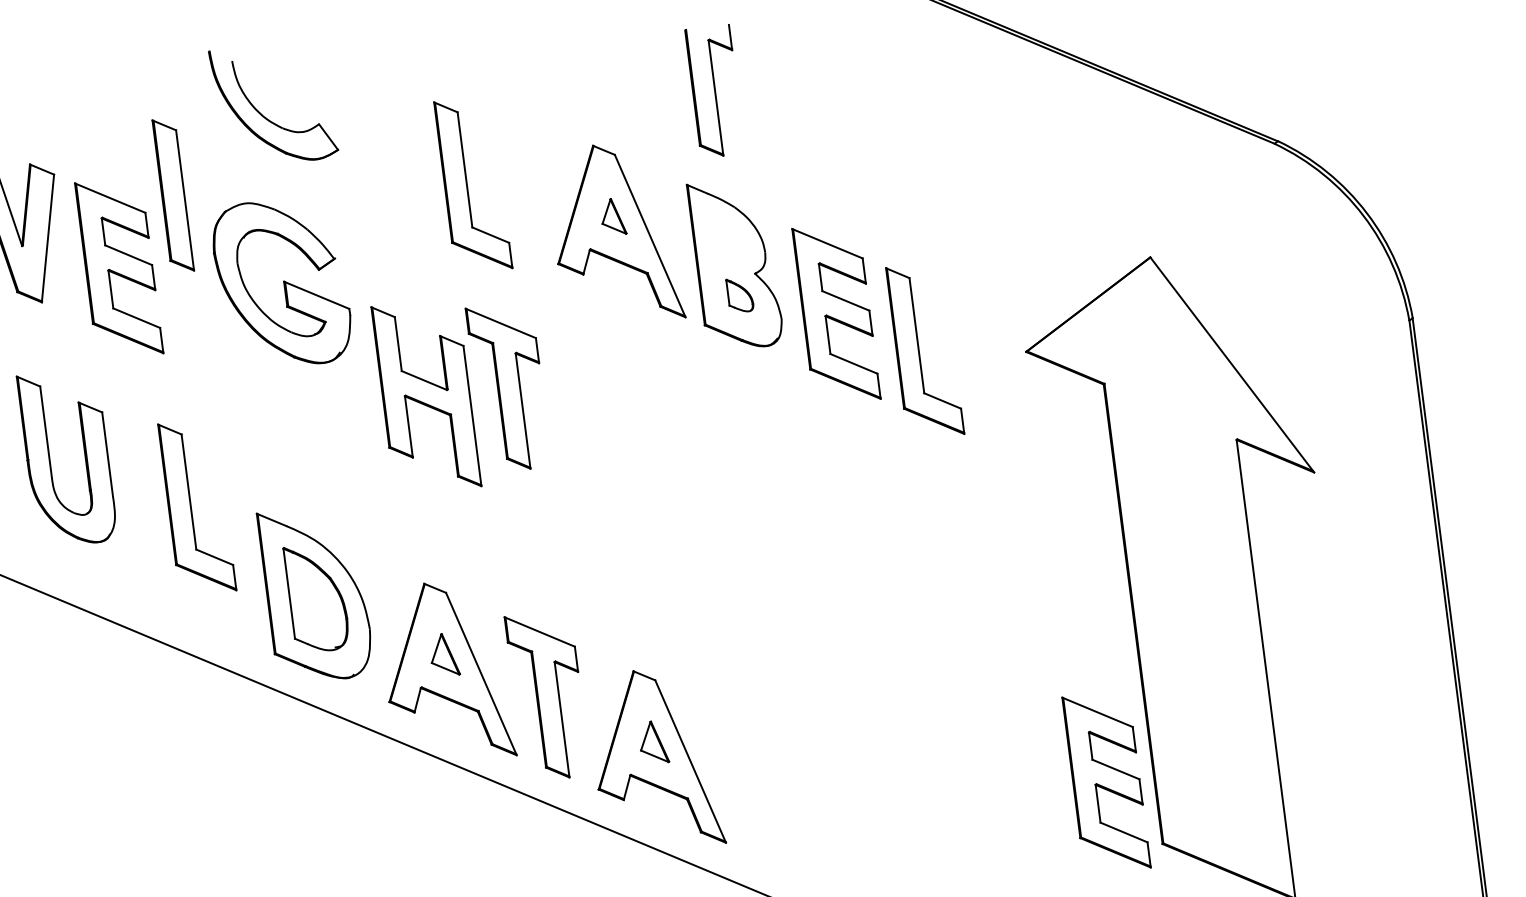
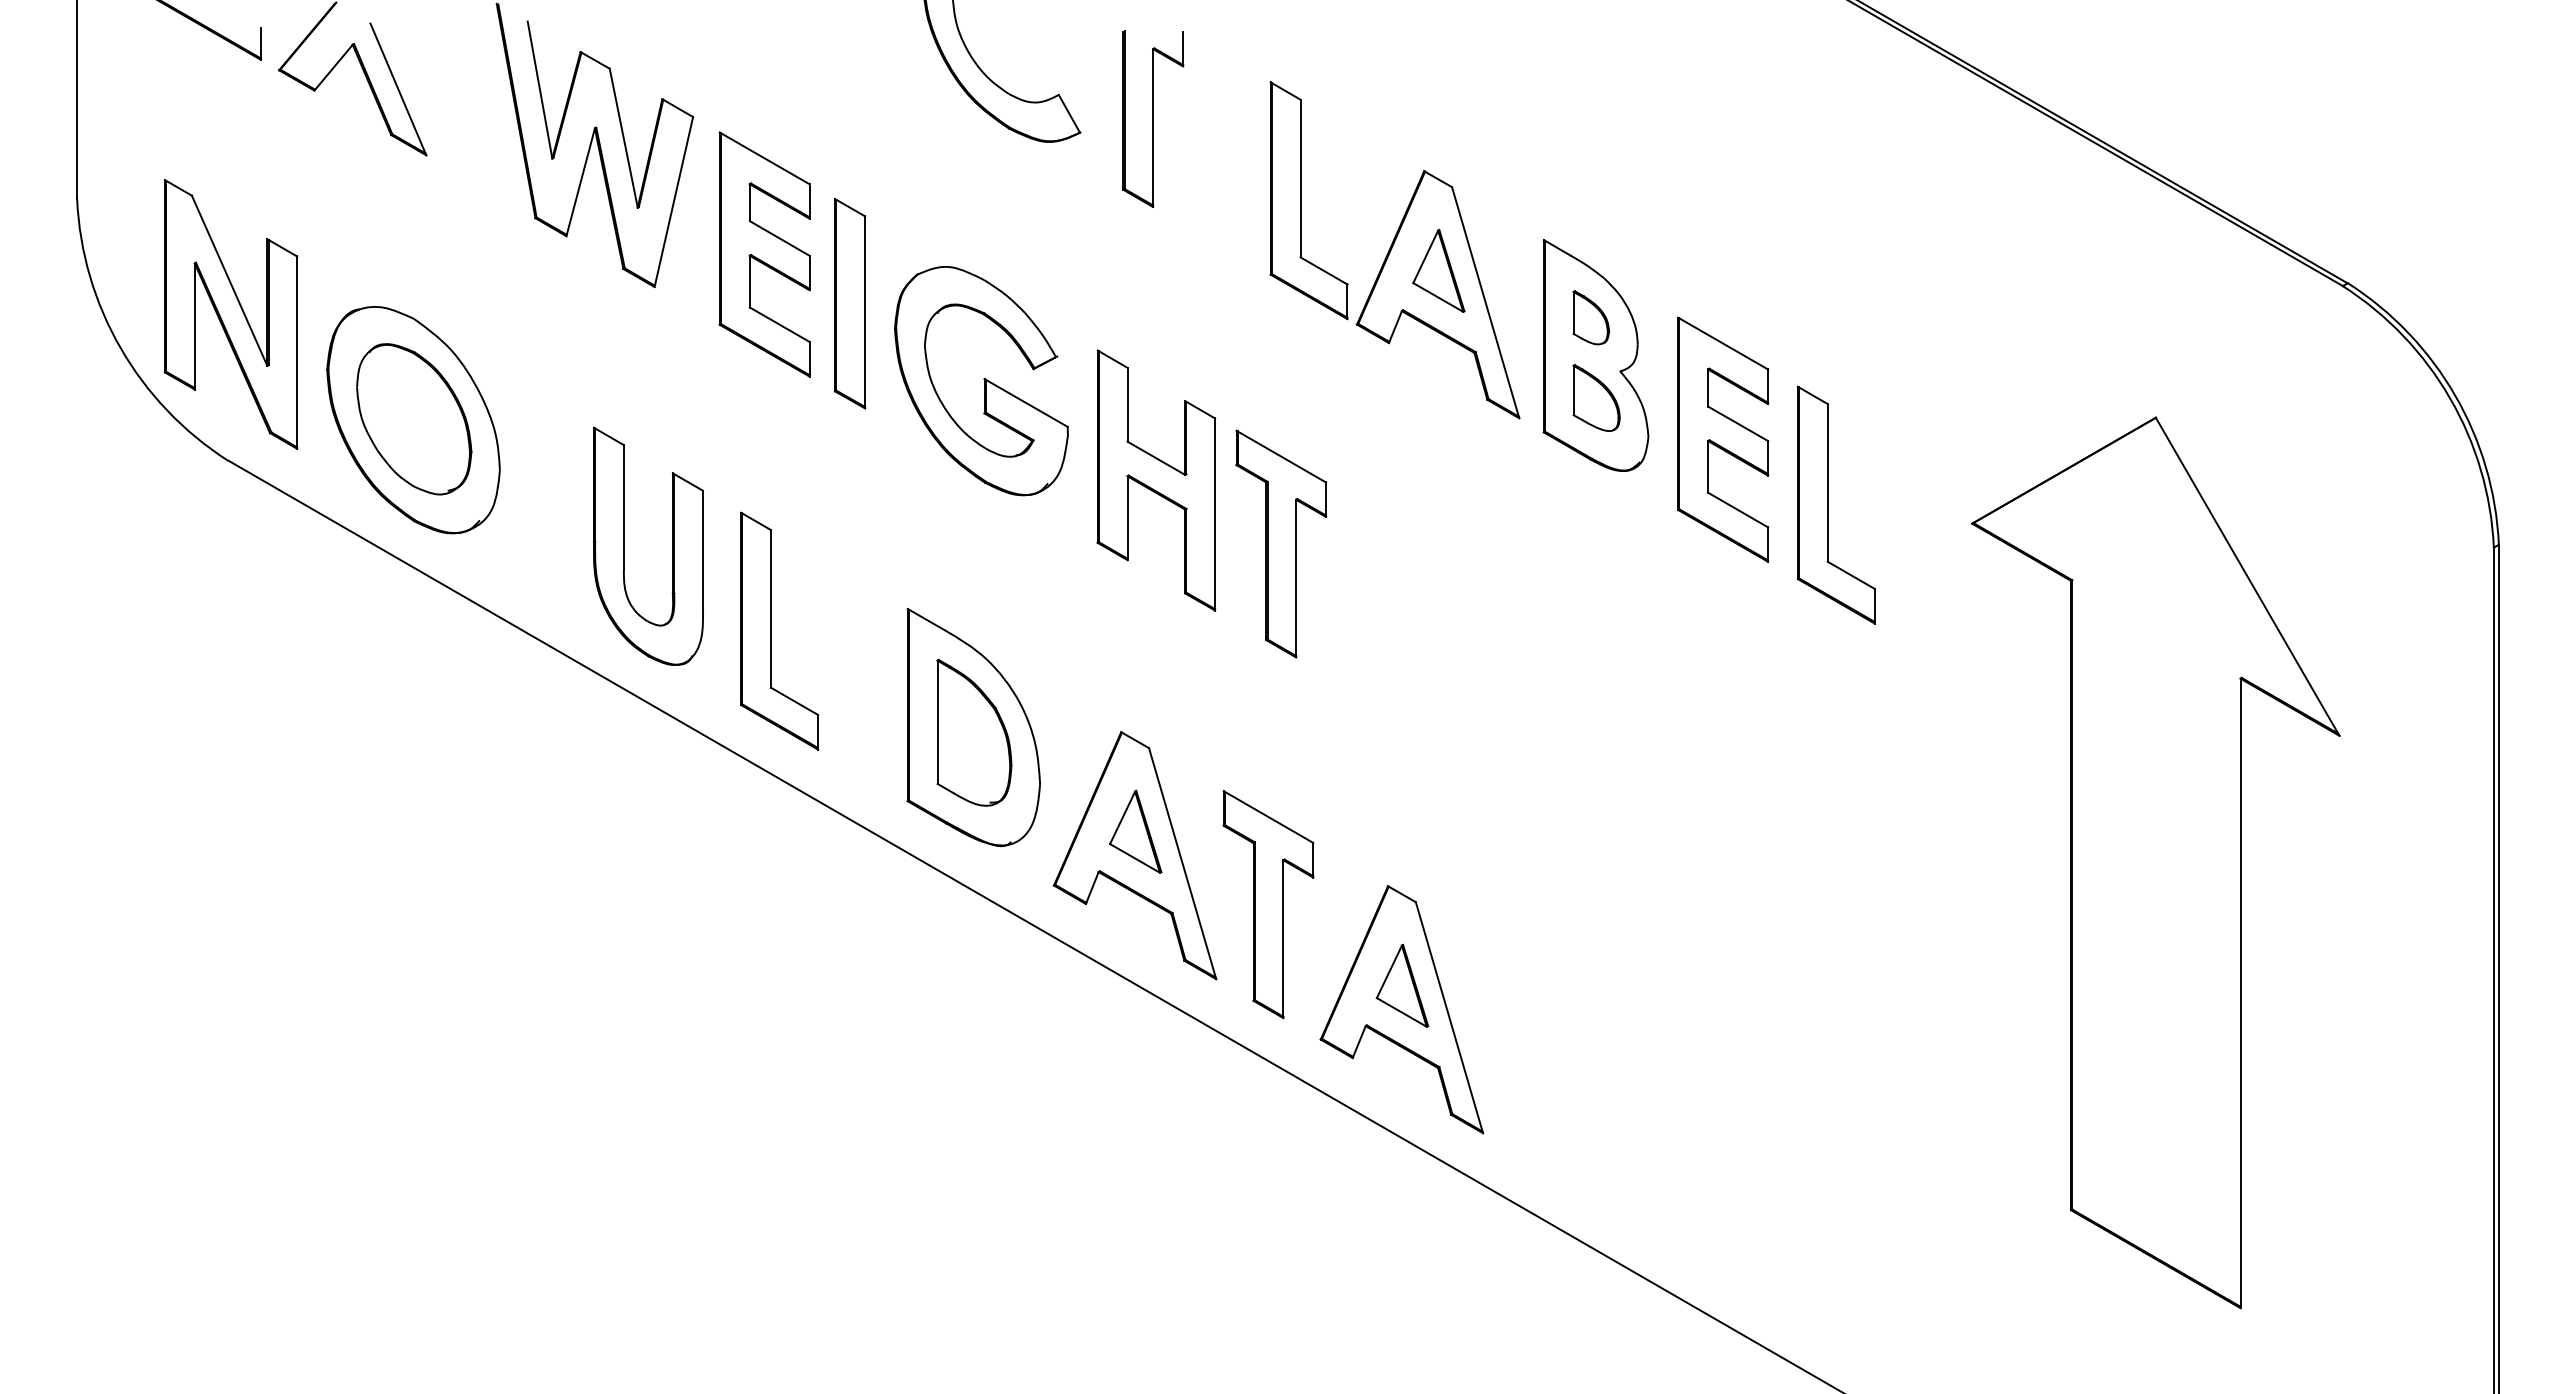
part: (715, 91) -> (1153, 119), moved
part: (467, 185) -> (1301, 200), moved
part: (173, 195) -> (850, 303), moved
part: (612, 216) -> (1438, 270), size x1.67
part: (728, 236) -> (1591, 317), added
part: (282, 283) -> (981, 381), moved
part: (740, 294) -> (1596, 397), size x1.43
part: (509, 386) -> (1281, 543), moved
part: (50, 459) -> (624, 545), moved
part: (191, 507) -> (771, 630), moved
part: (443, 654) -> (1135, 831), size x1.43
part: (653, 742) -> (1402, 985), size x1.43
part: (1106, 782) -> (2006, 1117), removed

